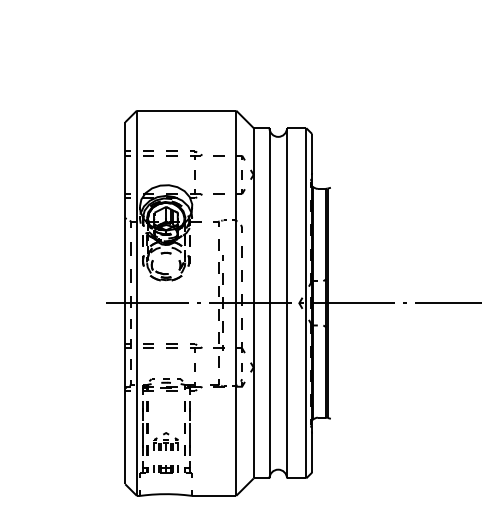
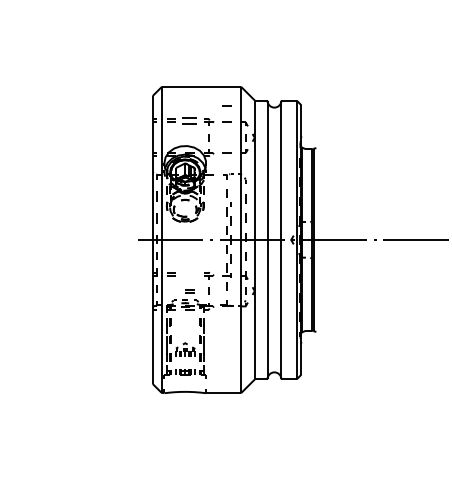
line: (217, 134) -> (226, 105), added
part: (171, 153) -> (189, 120), size x1.6
part: (171, 346) -> (189, 291), moved

